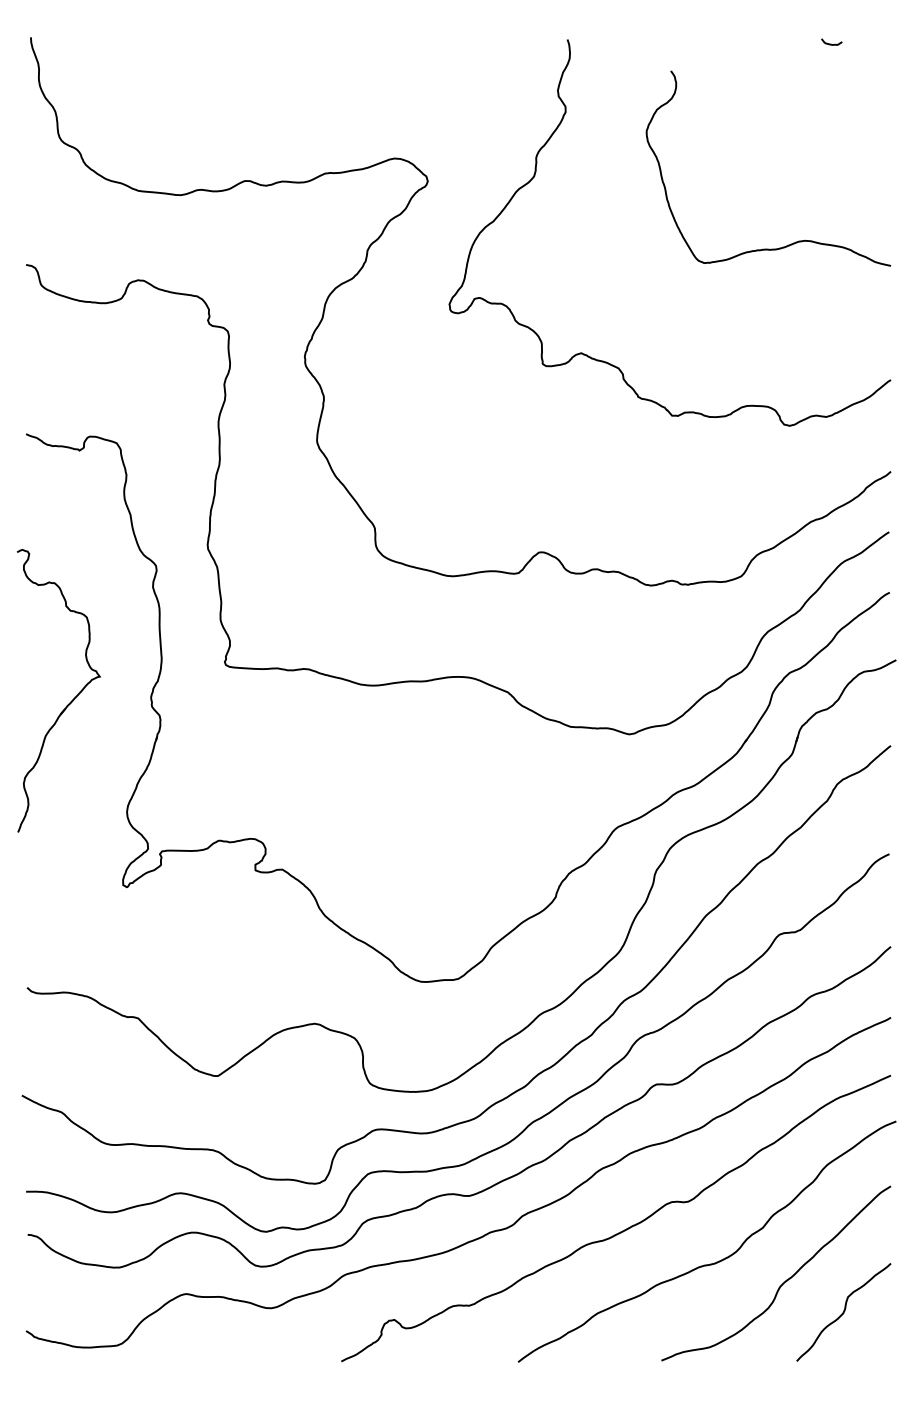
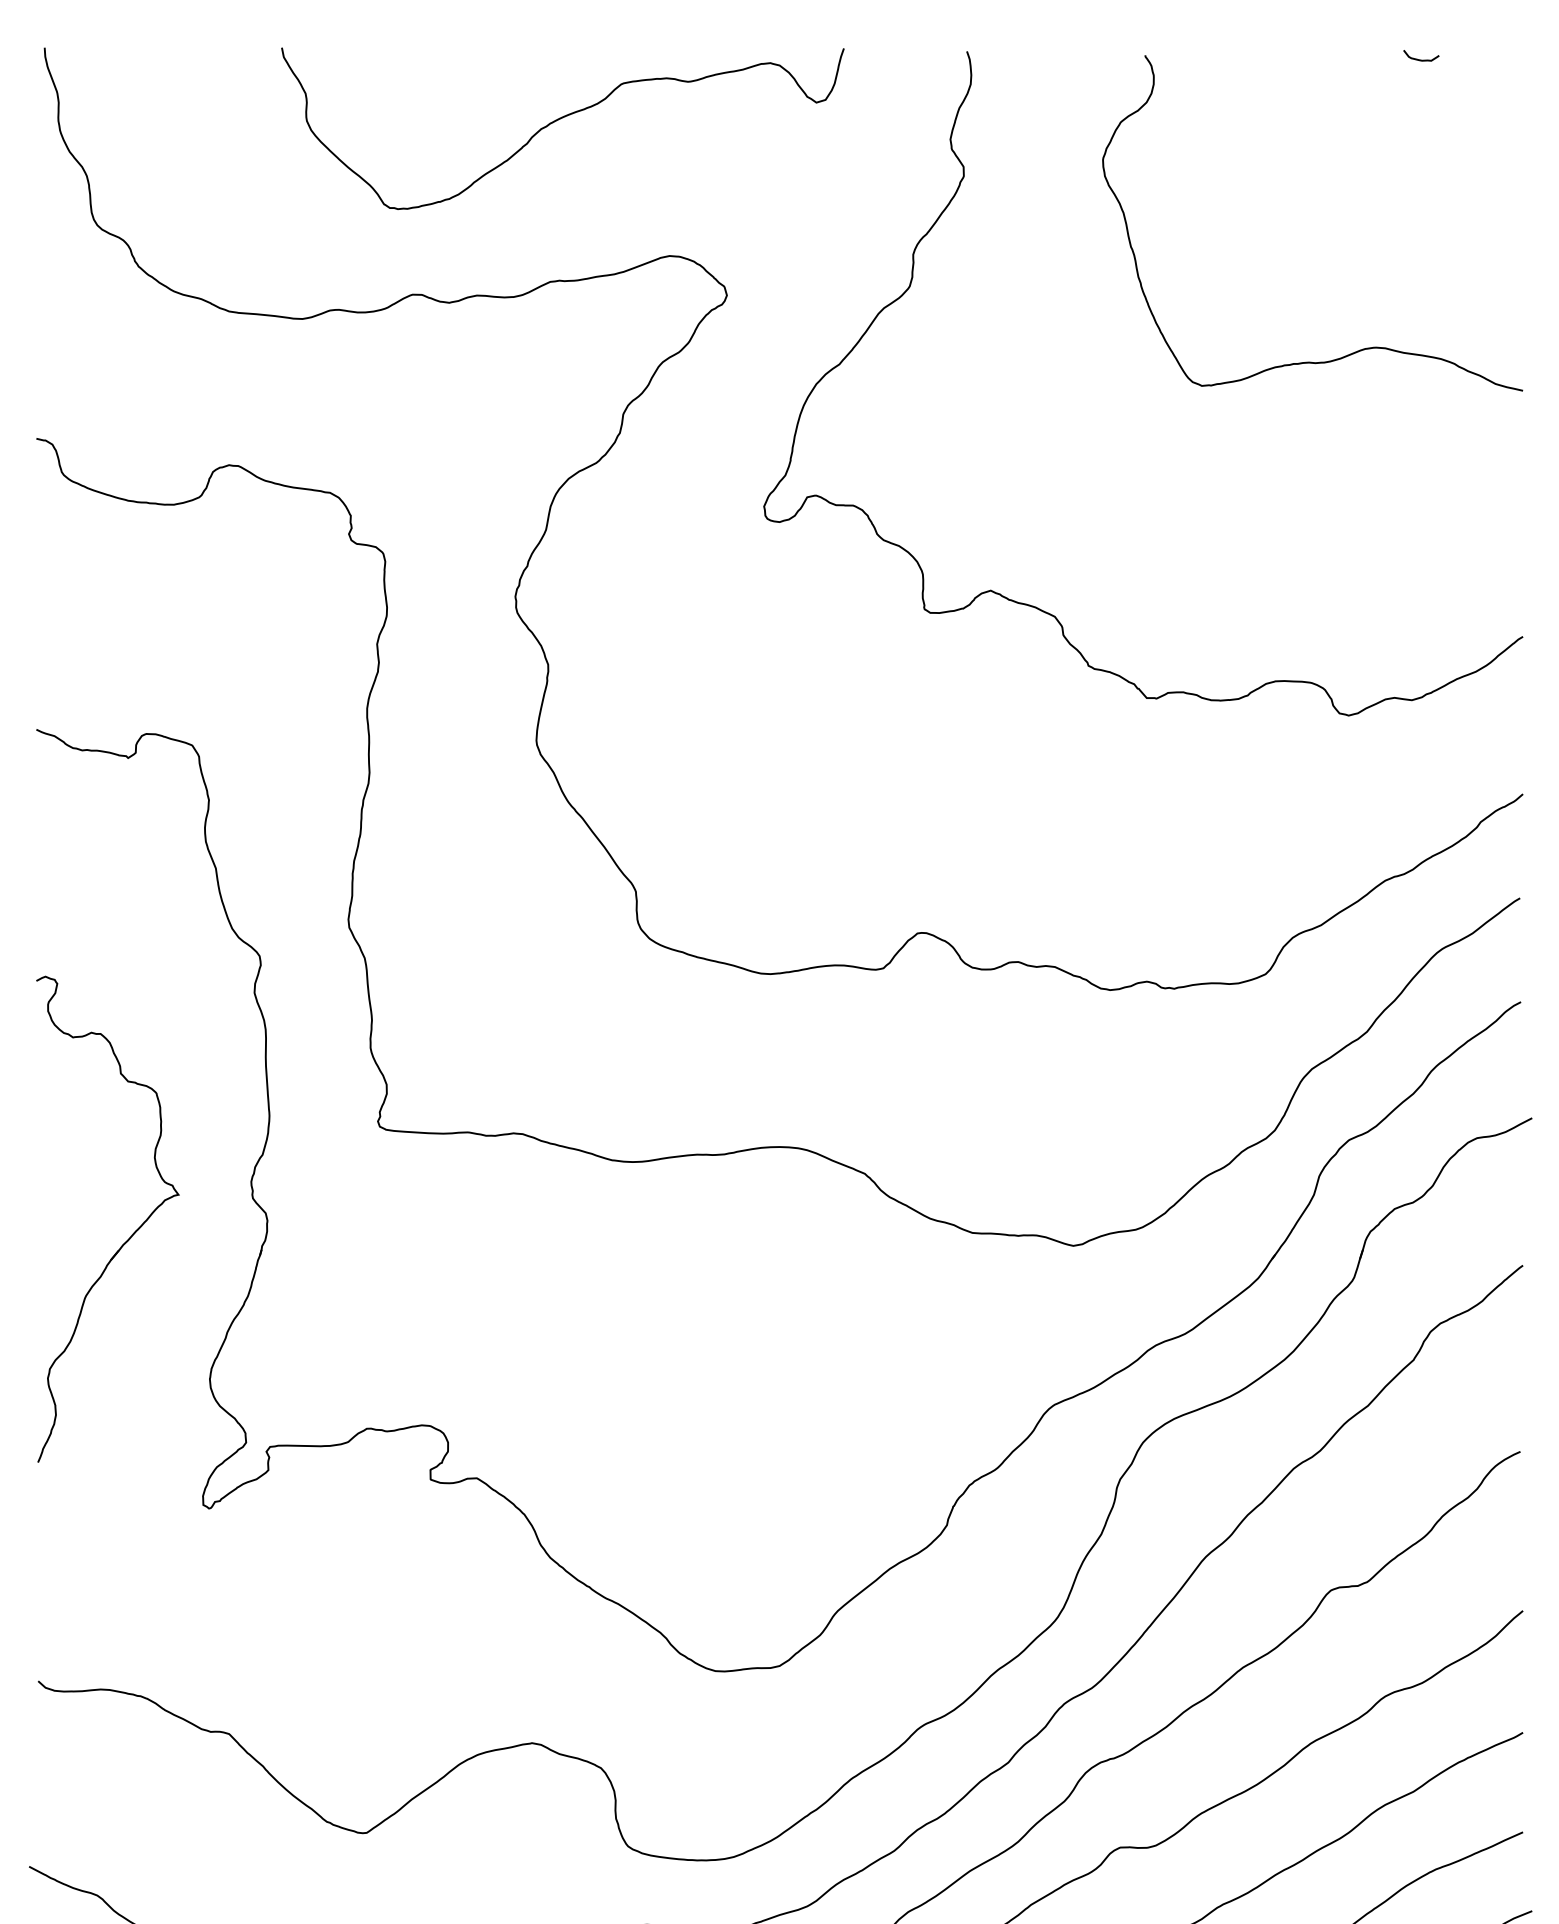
curve: (329, 80) -> (557, 121), added
curve: (795, 241) -> (1358, 348), moved
part: (70, 701) -> (128, 1237), moved

